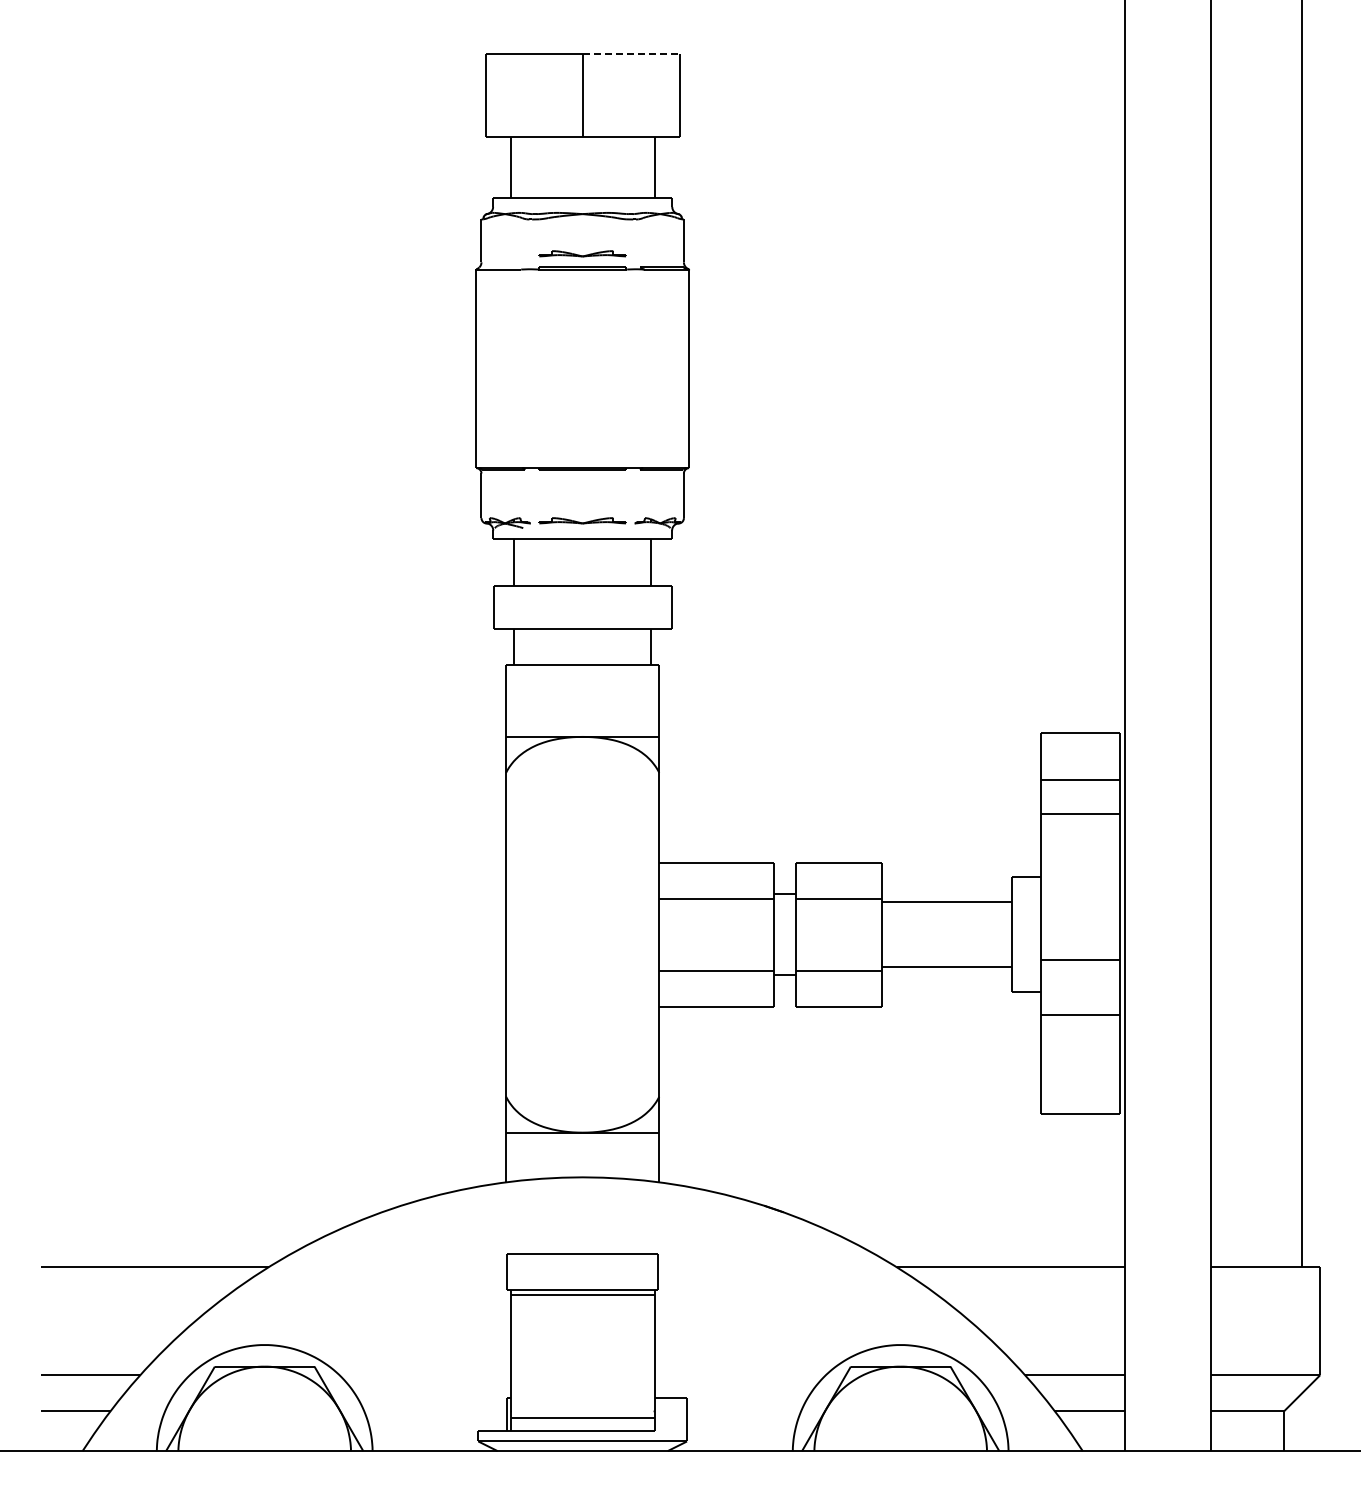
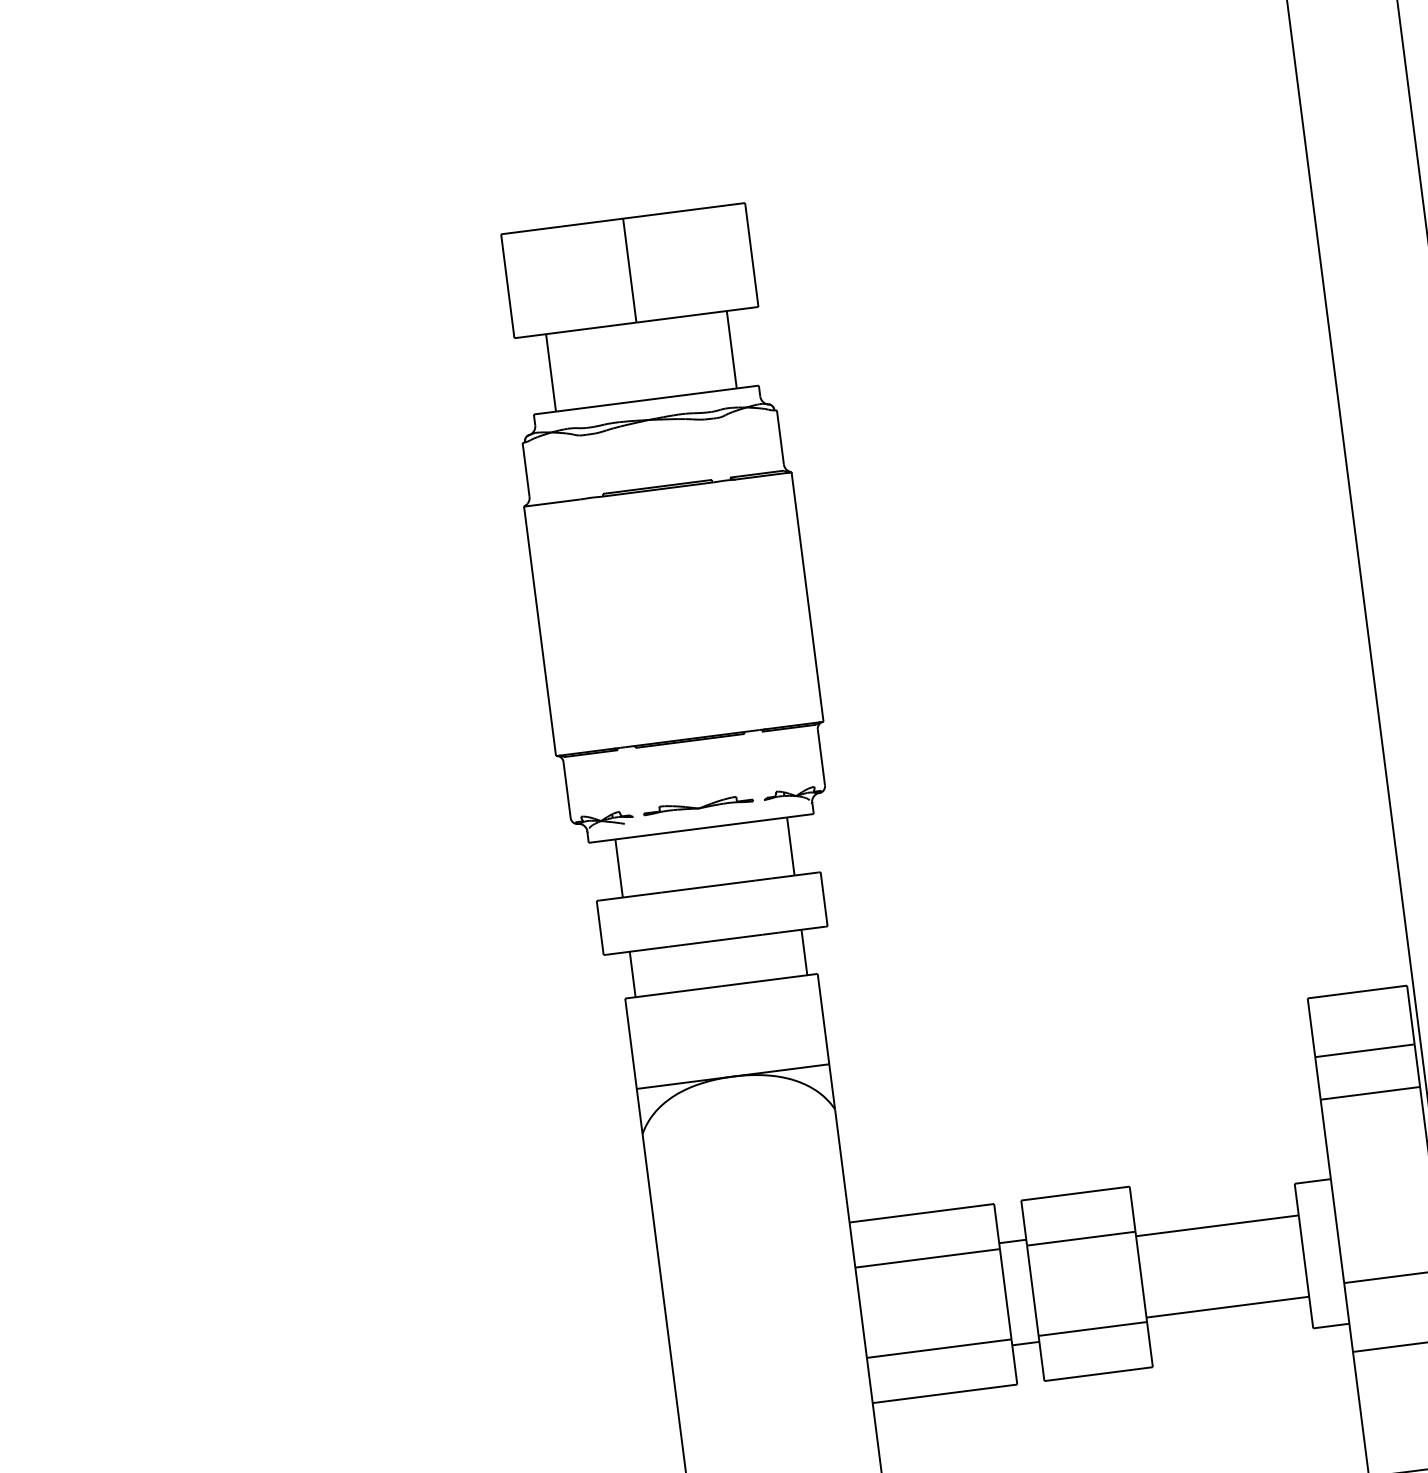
line: (631, 53) -> (684, 210), dashed -> solid
part: (582, 253) -> (655, 469), removed

